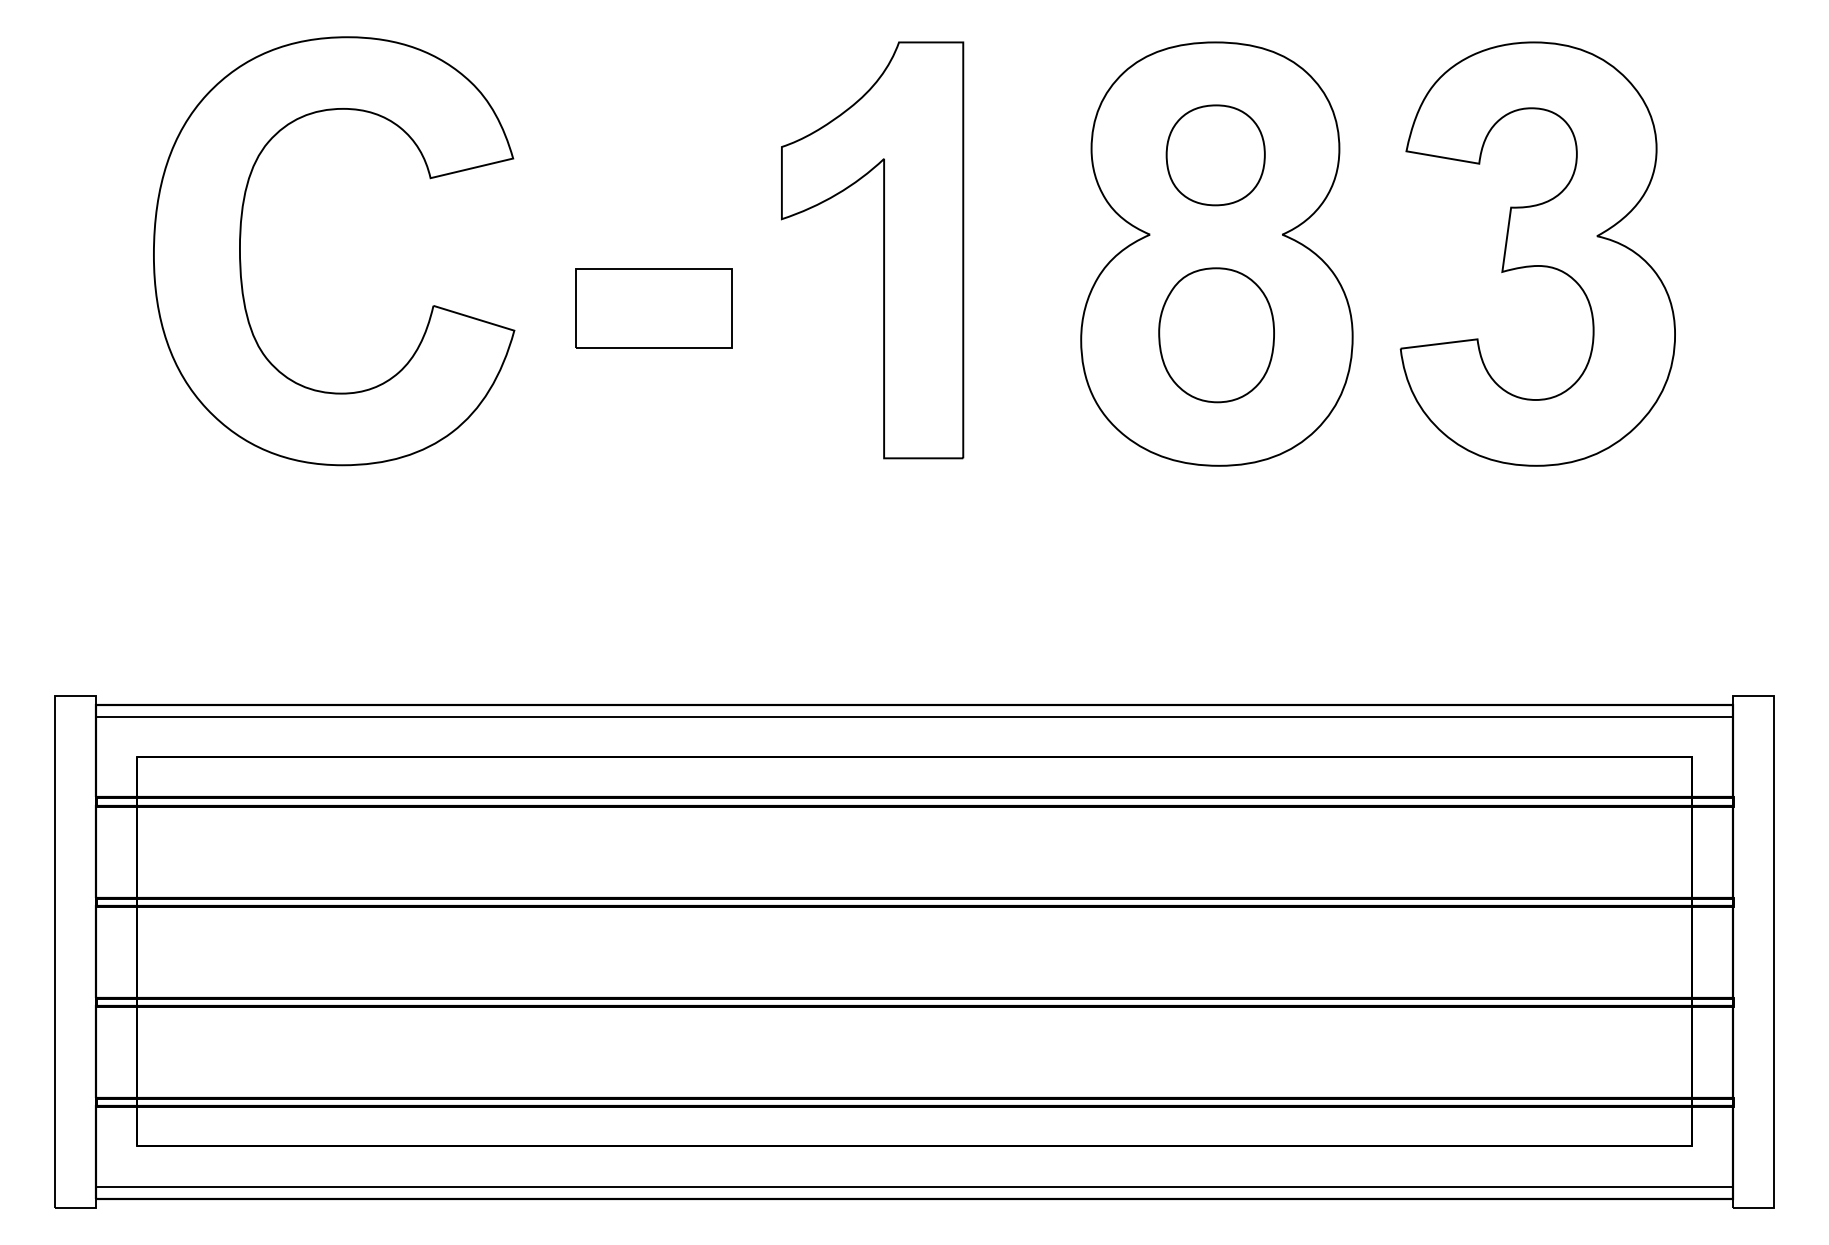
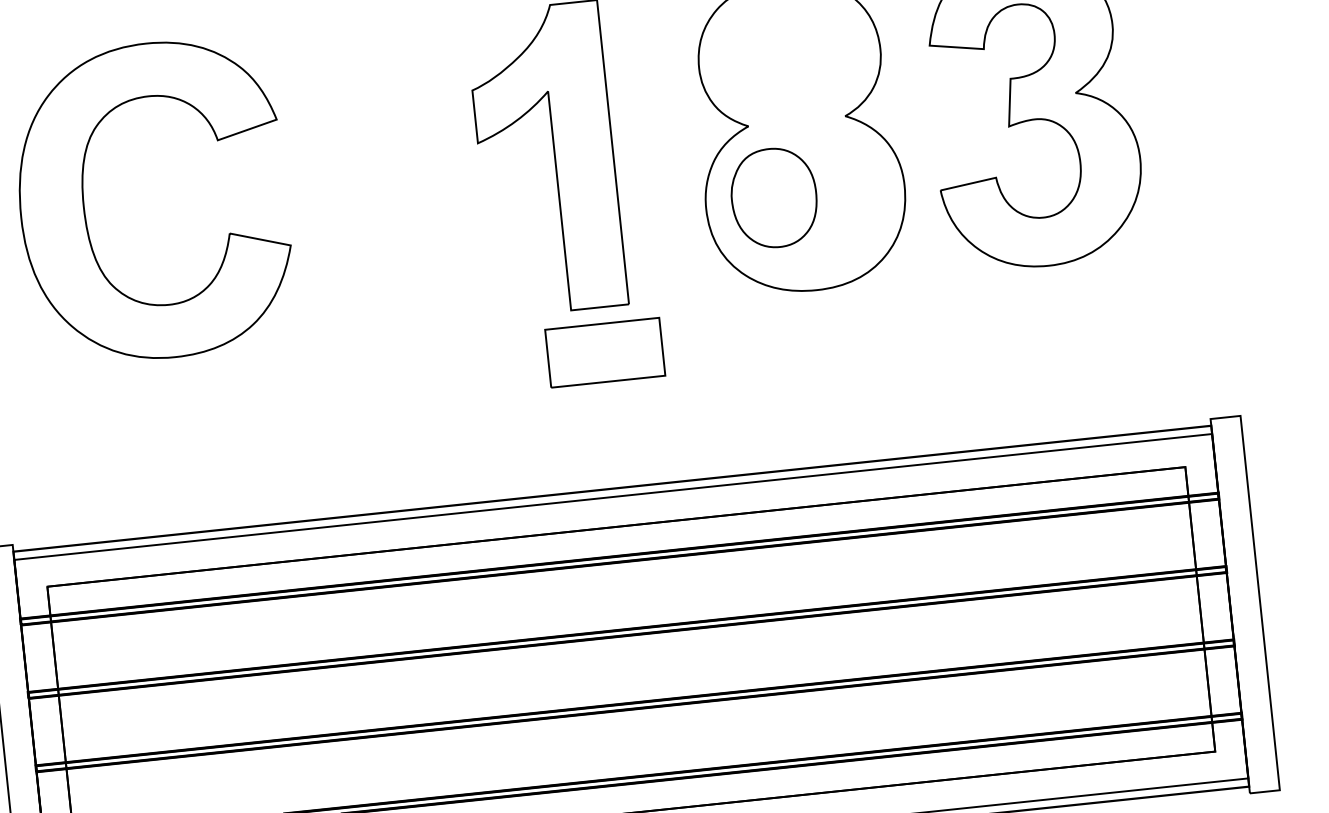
part: (1215, 155) -> (790, 63), removed
part: (653, 308) -> (604, 352), moved
part: (1216, 335) -> (774, 198), moved

